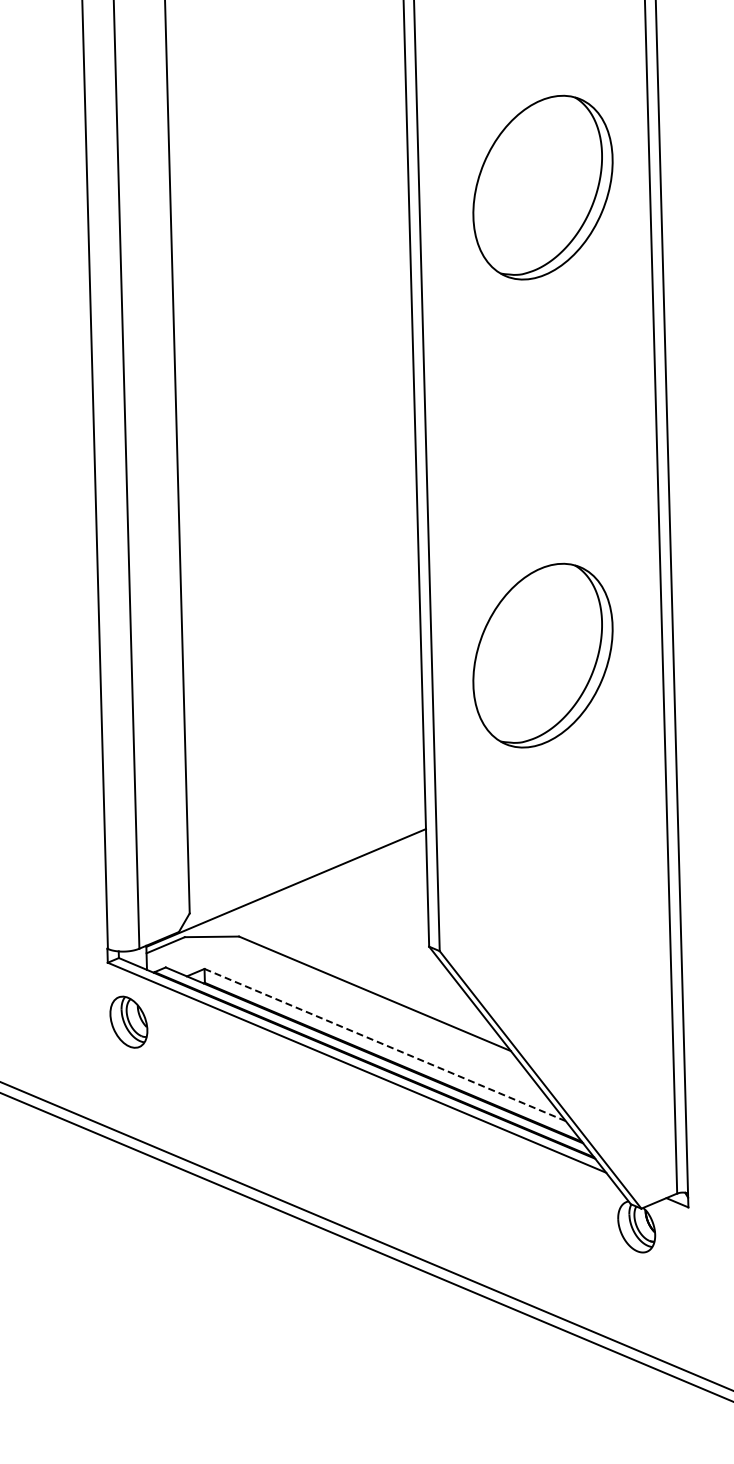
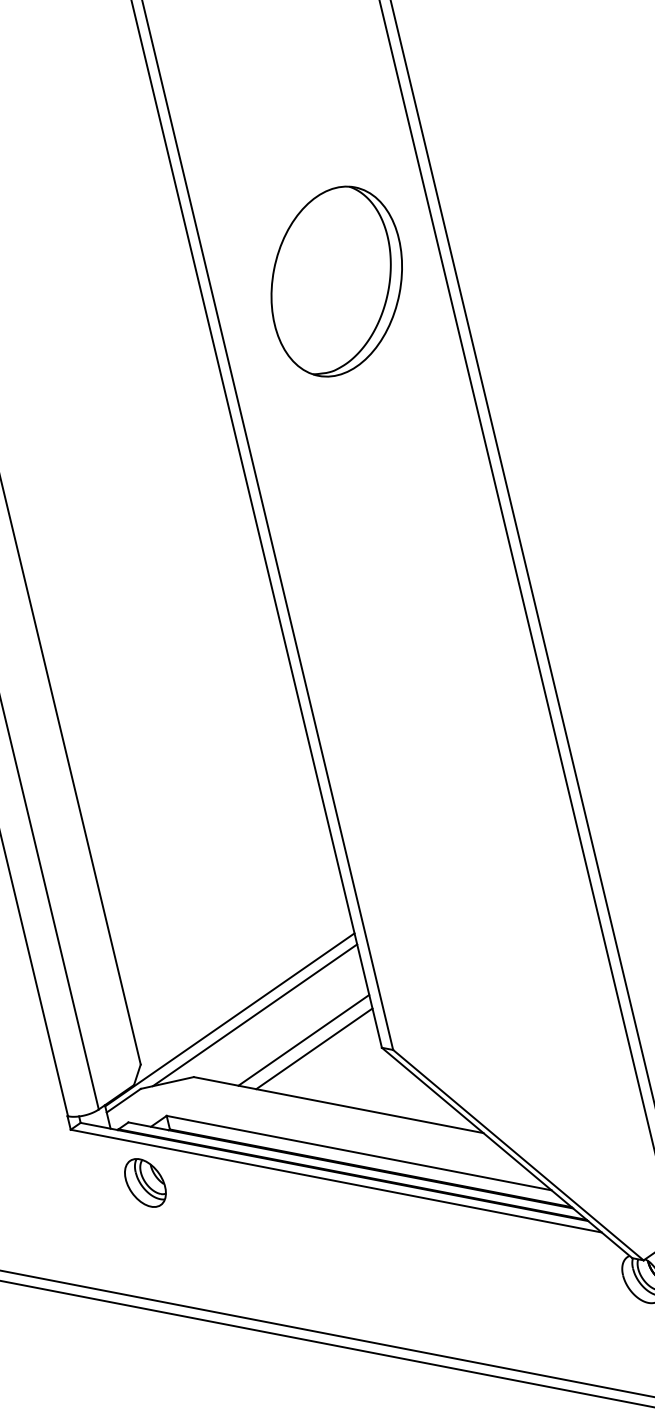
part: (542, 655) -> (432, 739), removed
line: (311, 888) -> (254, 1015), added
line: (354, 923) -> (304, 1040), added
line: (362, 933) -> (313, 1048), added
part: (128, 1021) -> (144, 1182), moved
line: (384, 1044) -> (358, 1152), dashed -> solid

